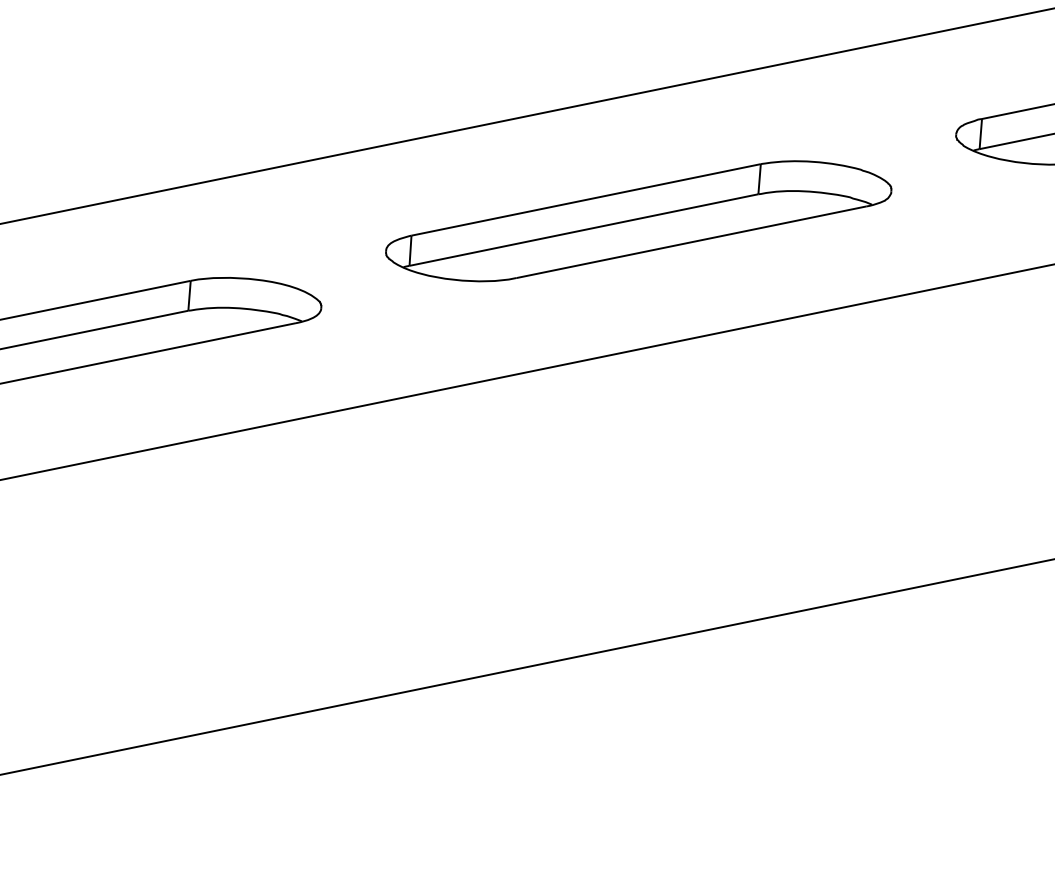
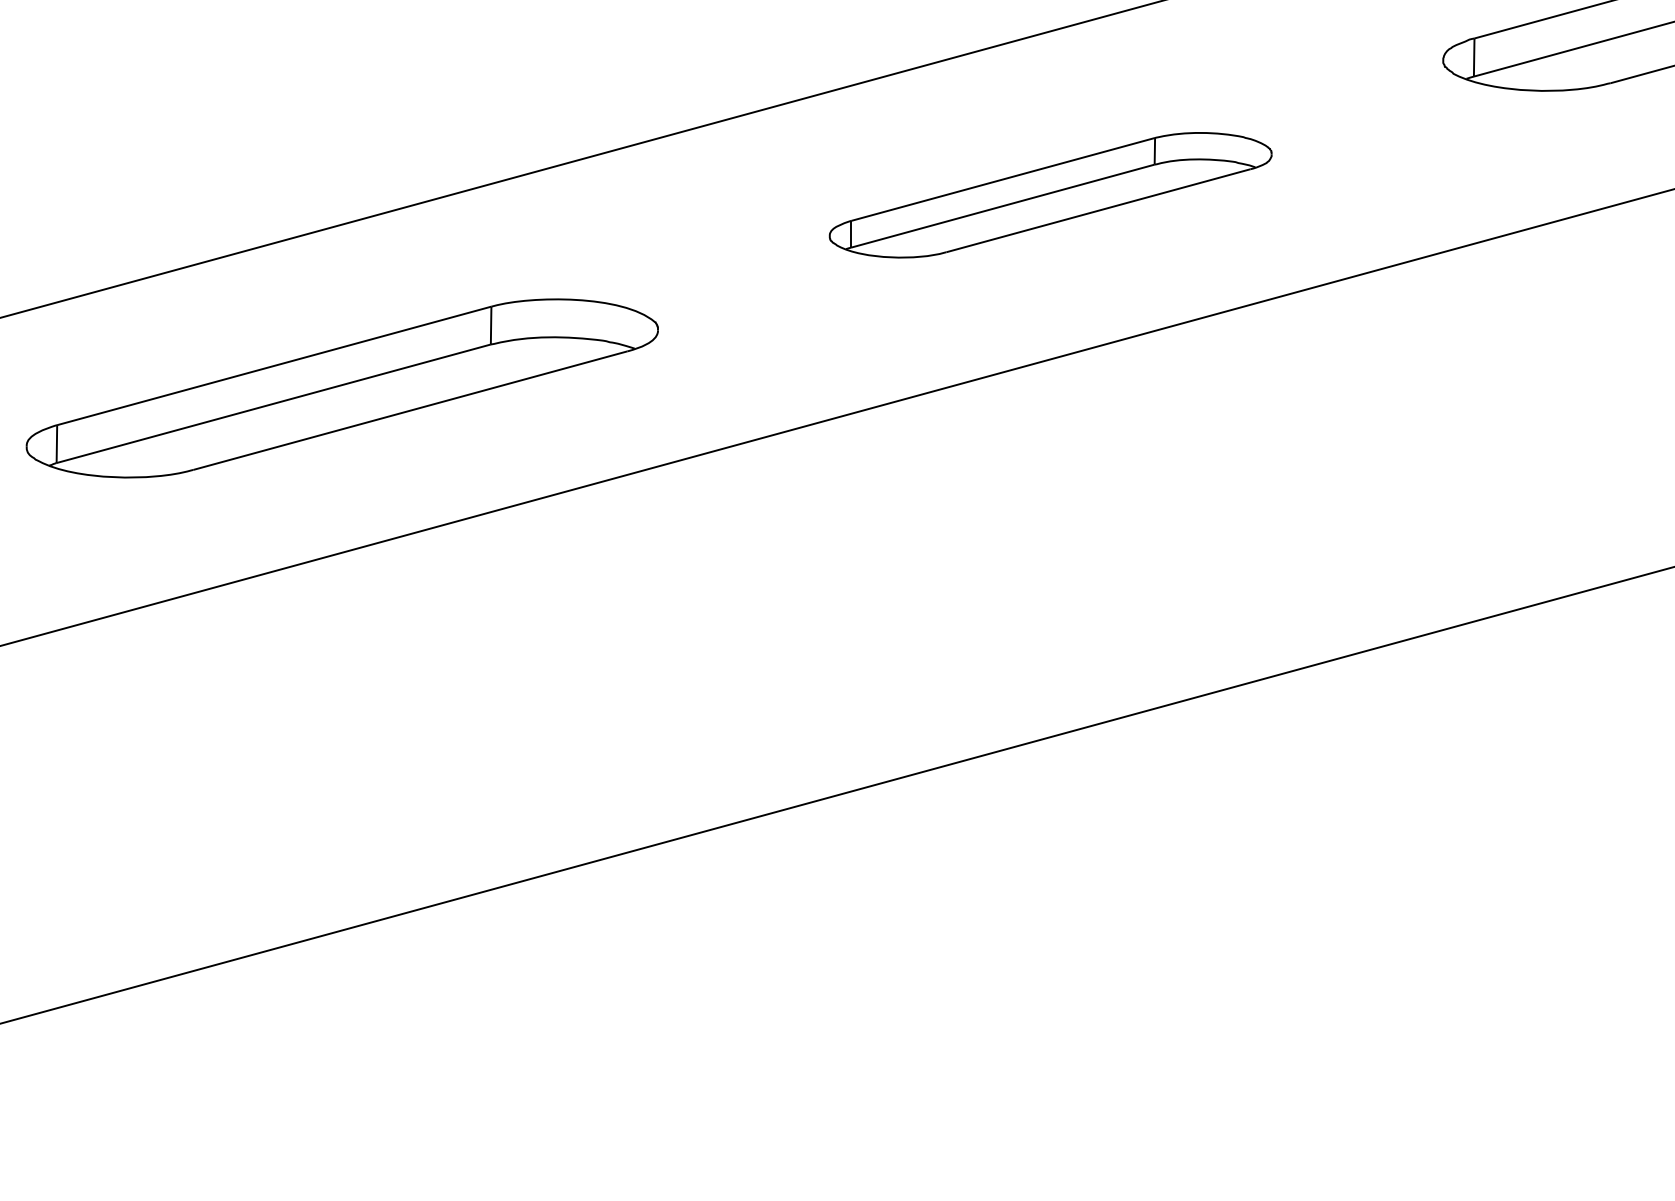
part: (638, 221) -> (1050, 195), size x0.7

